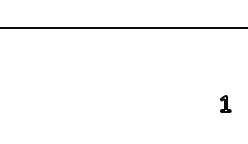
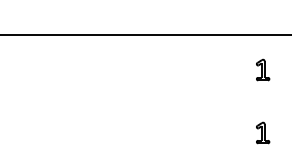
part: (225, 54) -> (262, 69), added

